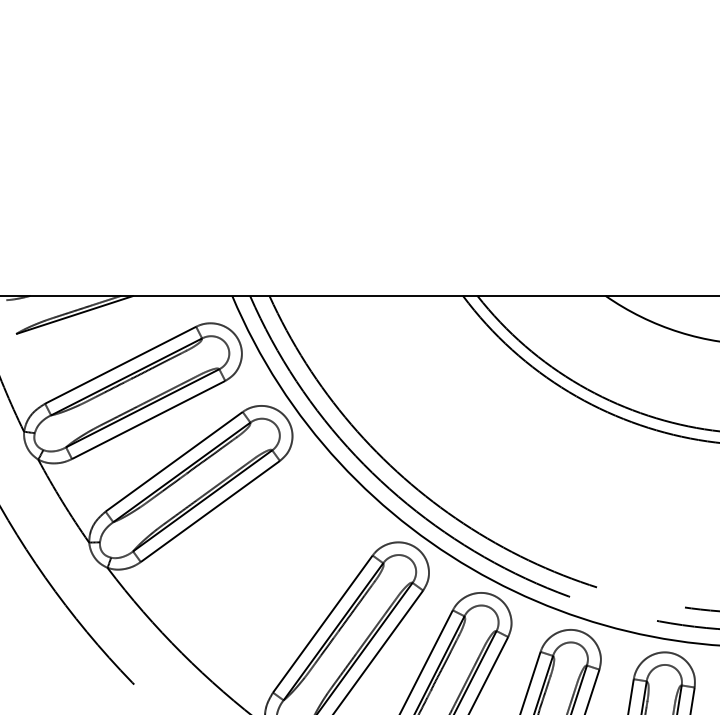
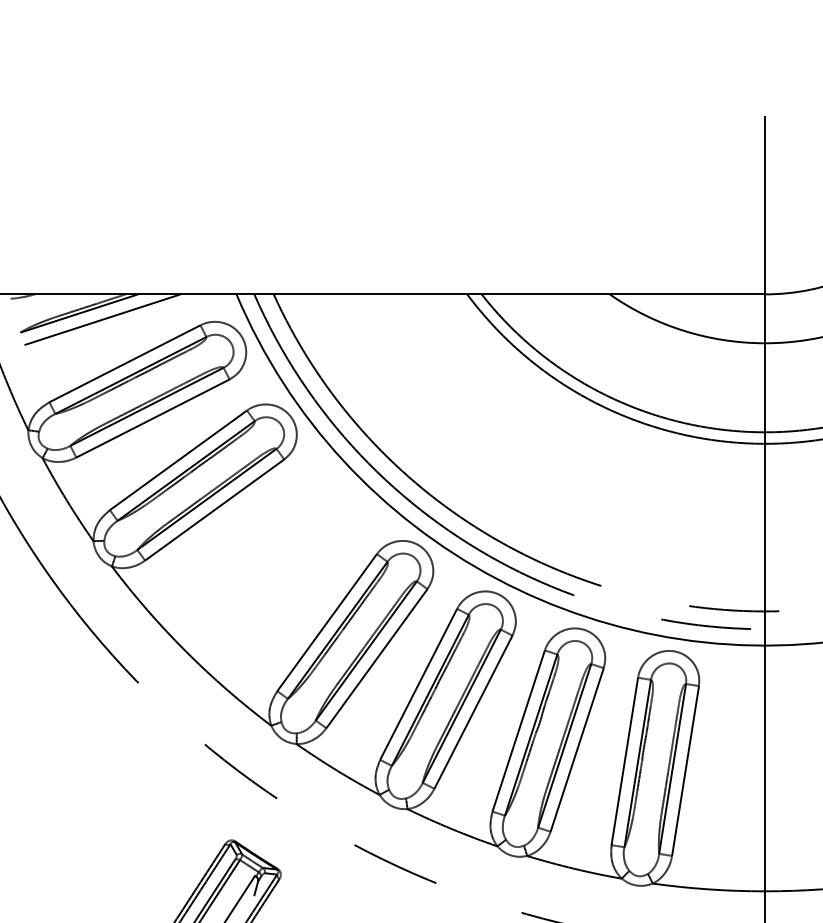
line: (98, 320) -> (102, 319), added

